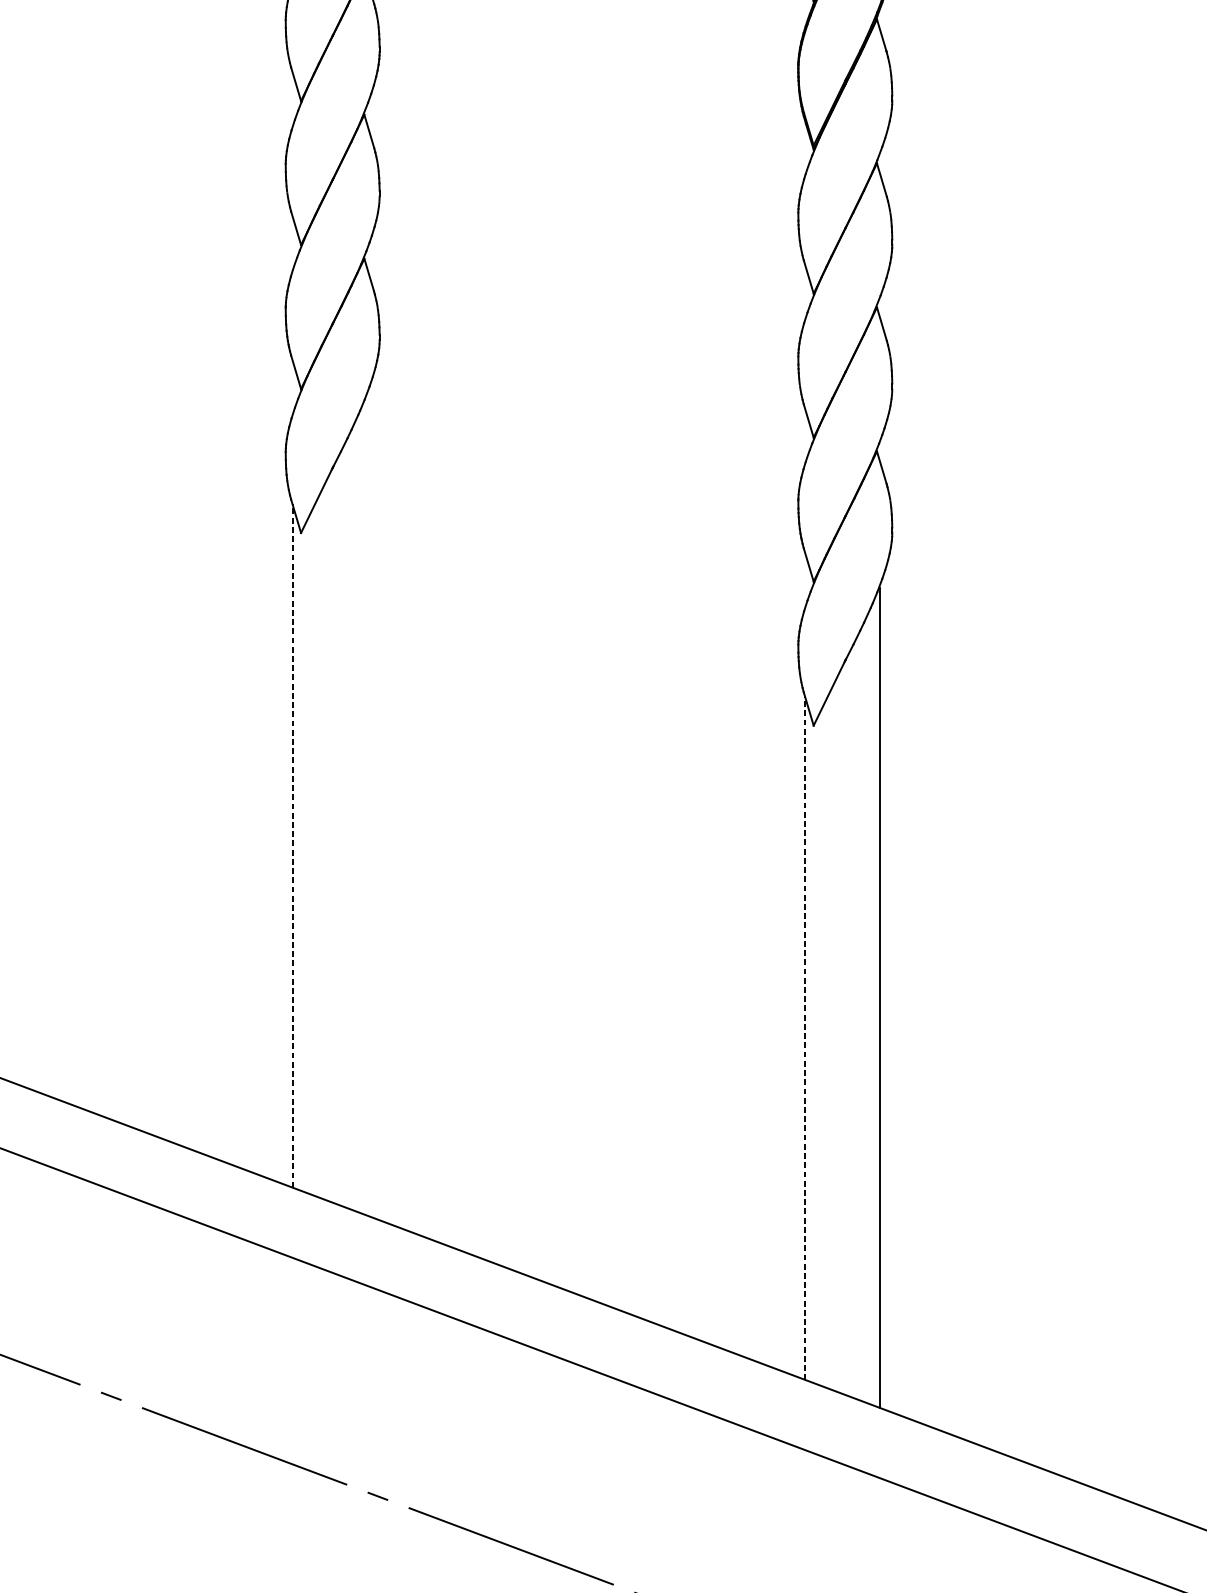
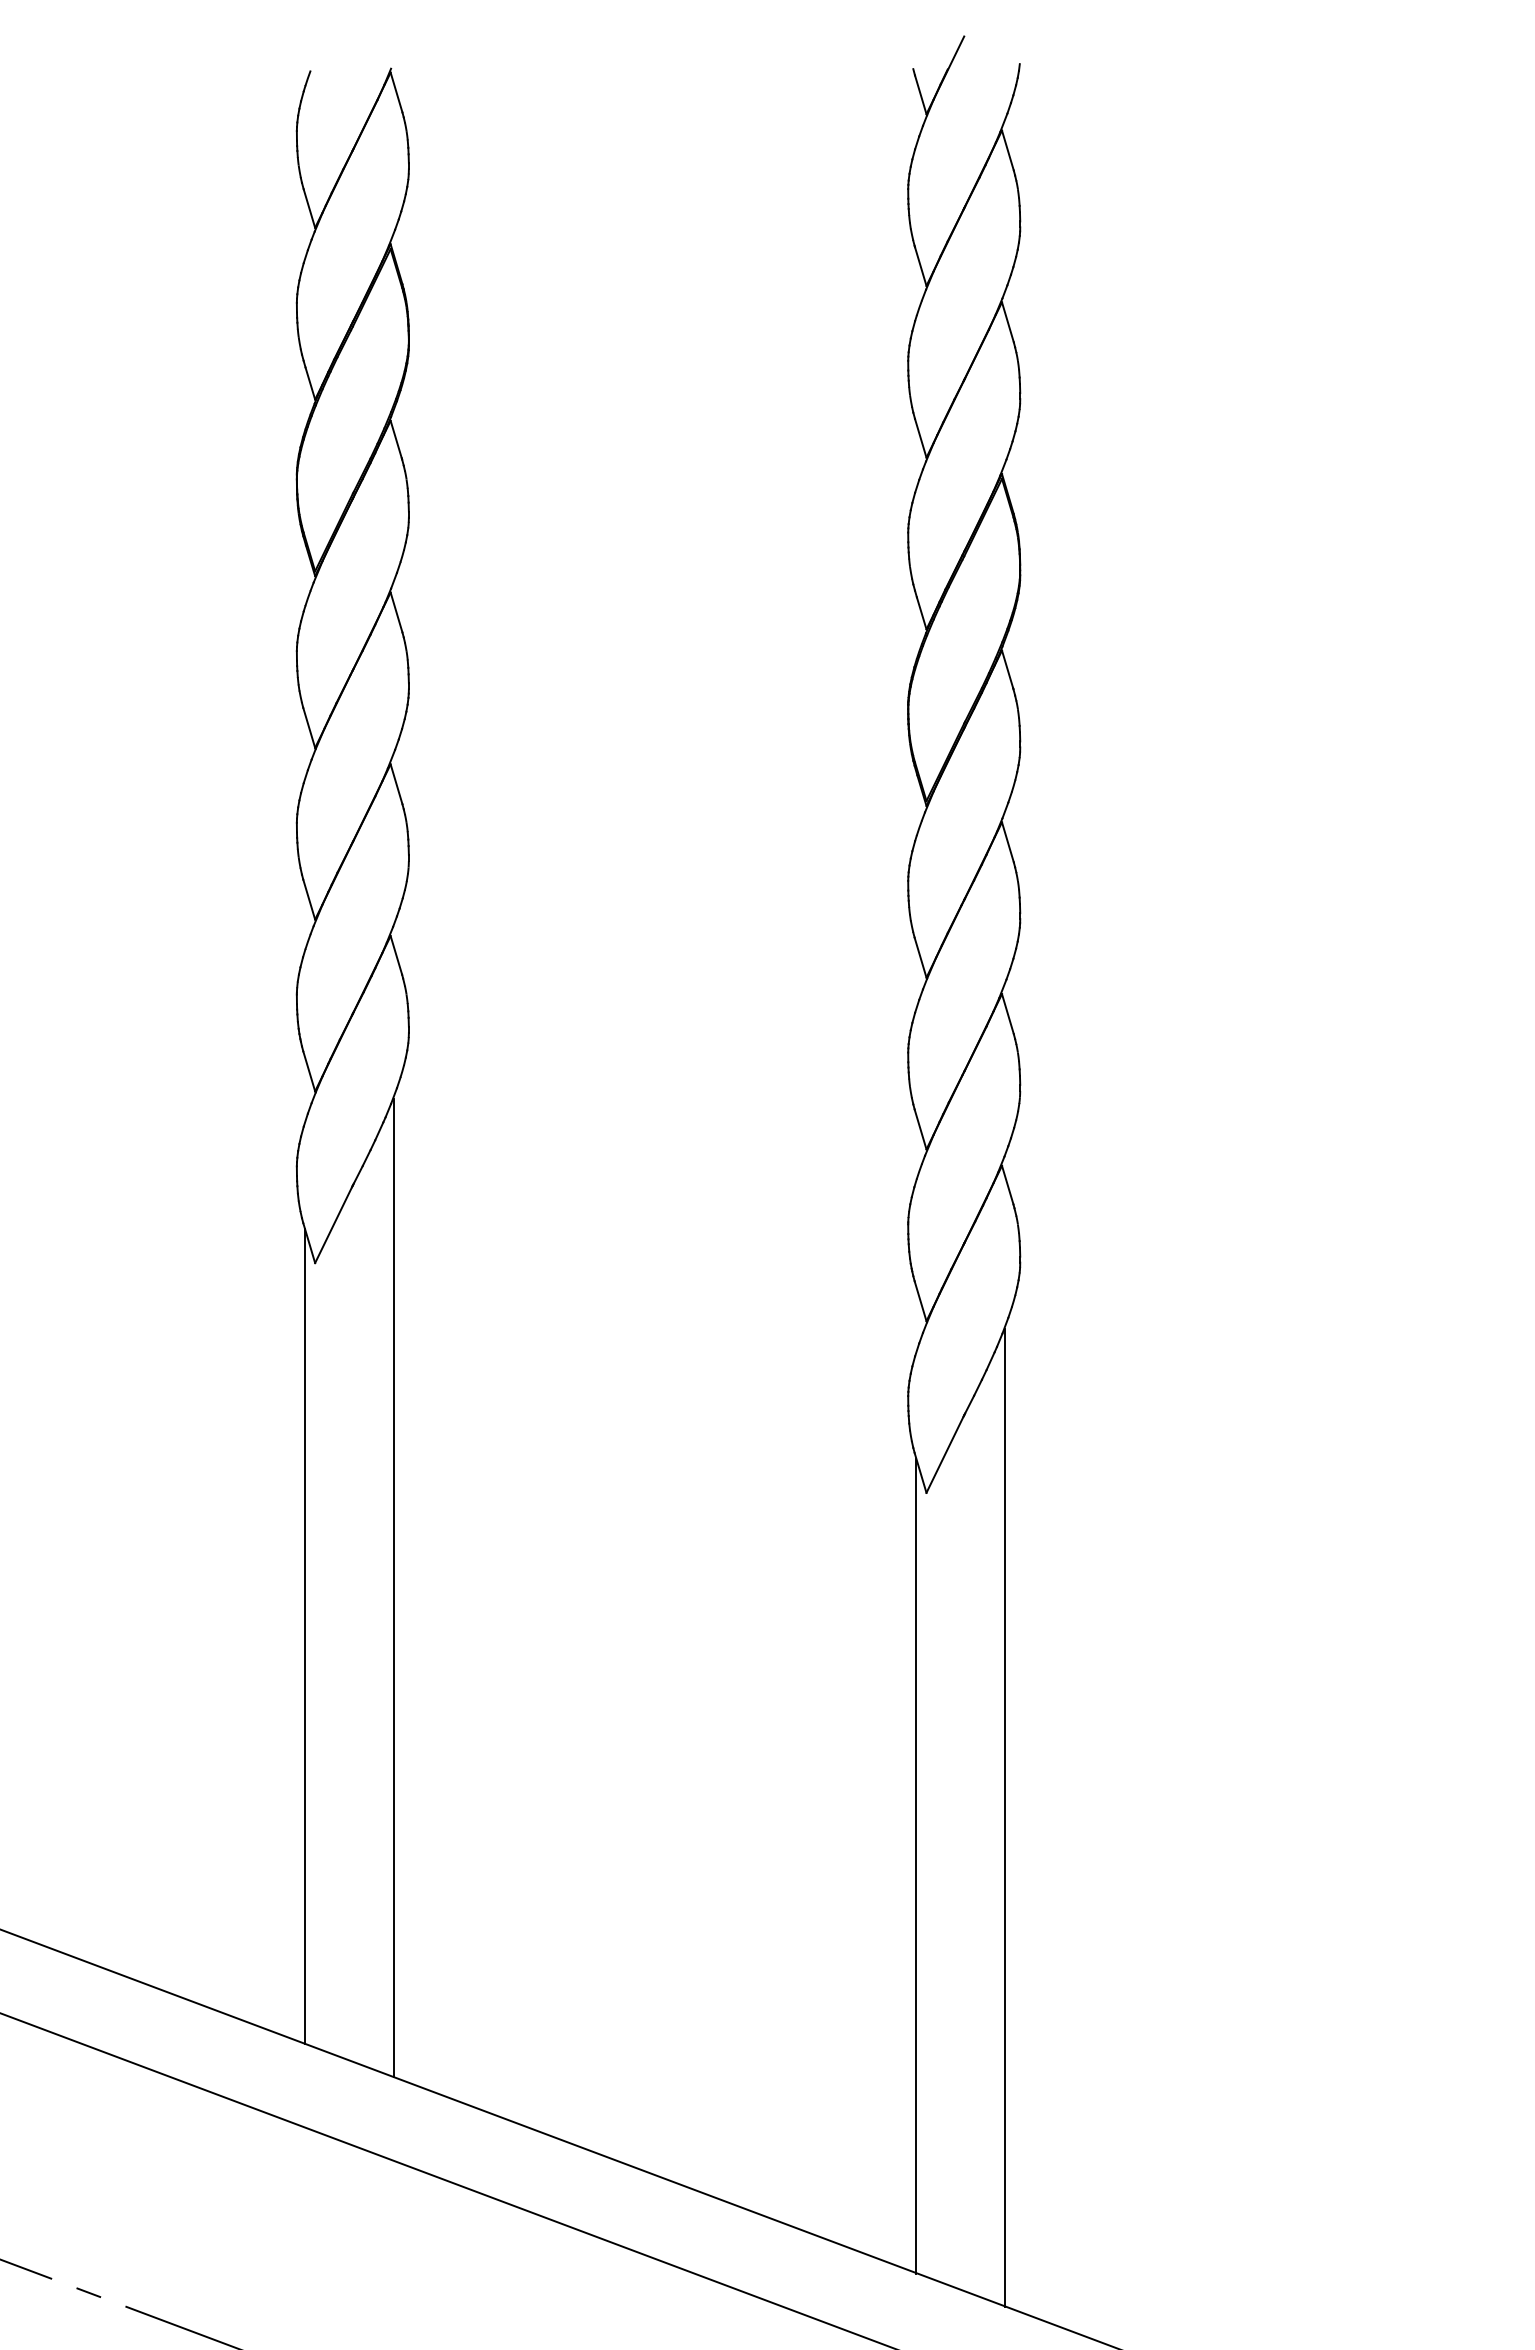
line: (366, 805) -> (393, 1588), added
line: (292, 846) -> (304, 1636), dashed -> solid
line: (805, 1038) -> (916, 1866), dashed -> solid

